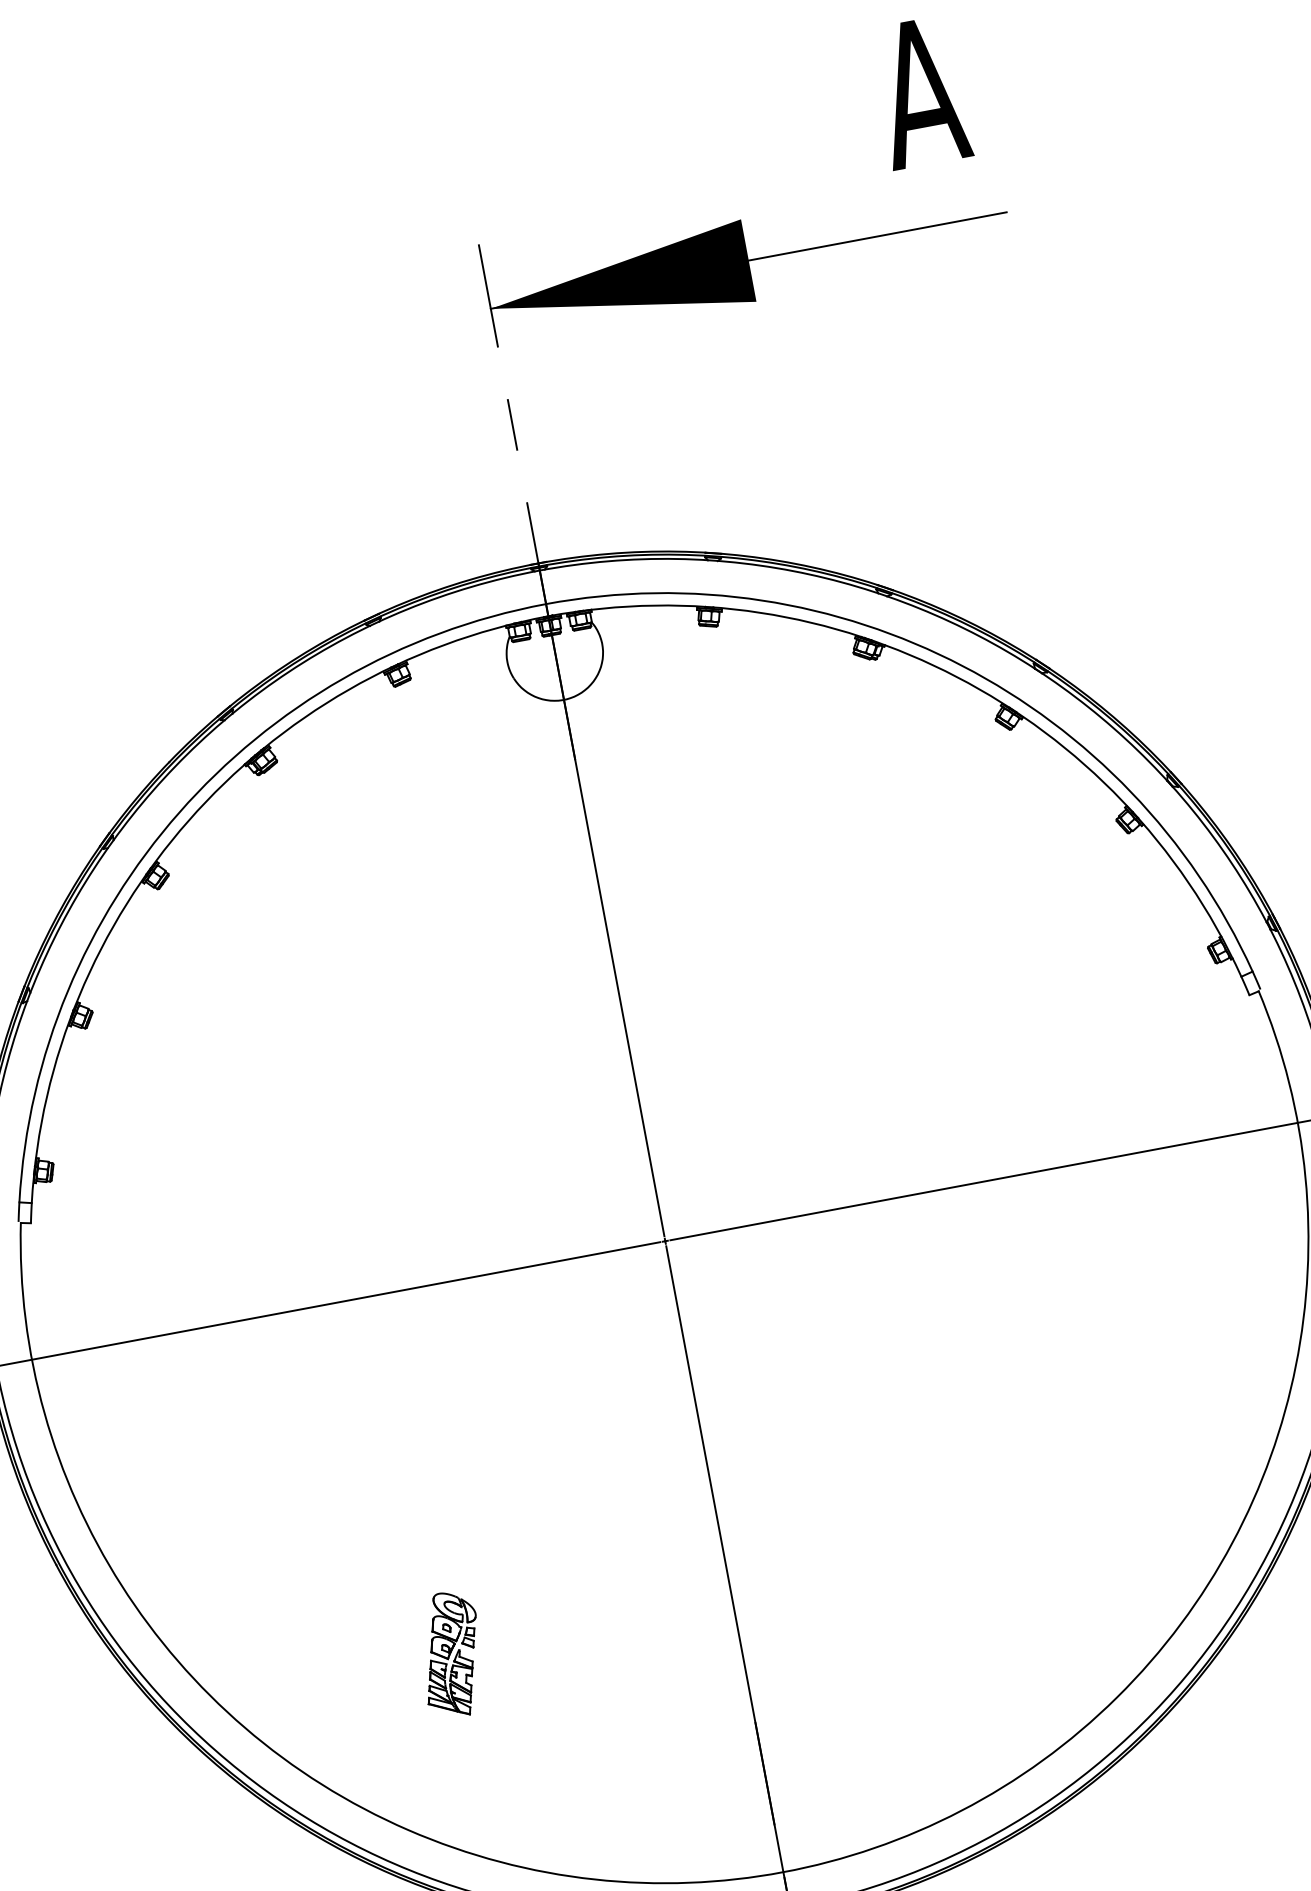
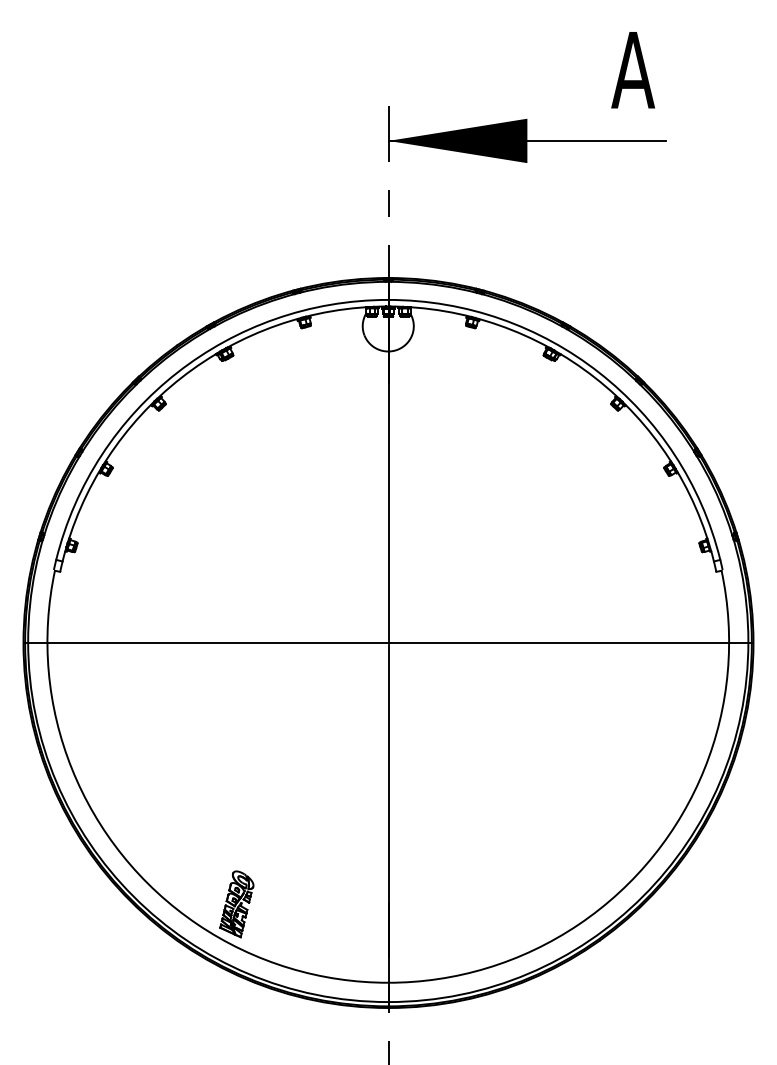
part: (450, 1655) -> (236, 904), moved

